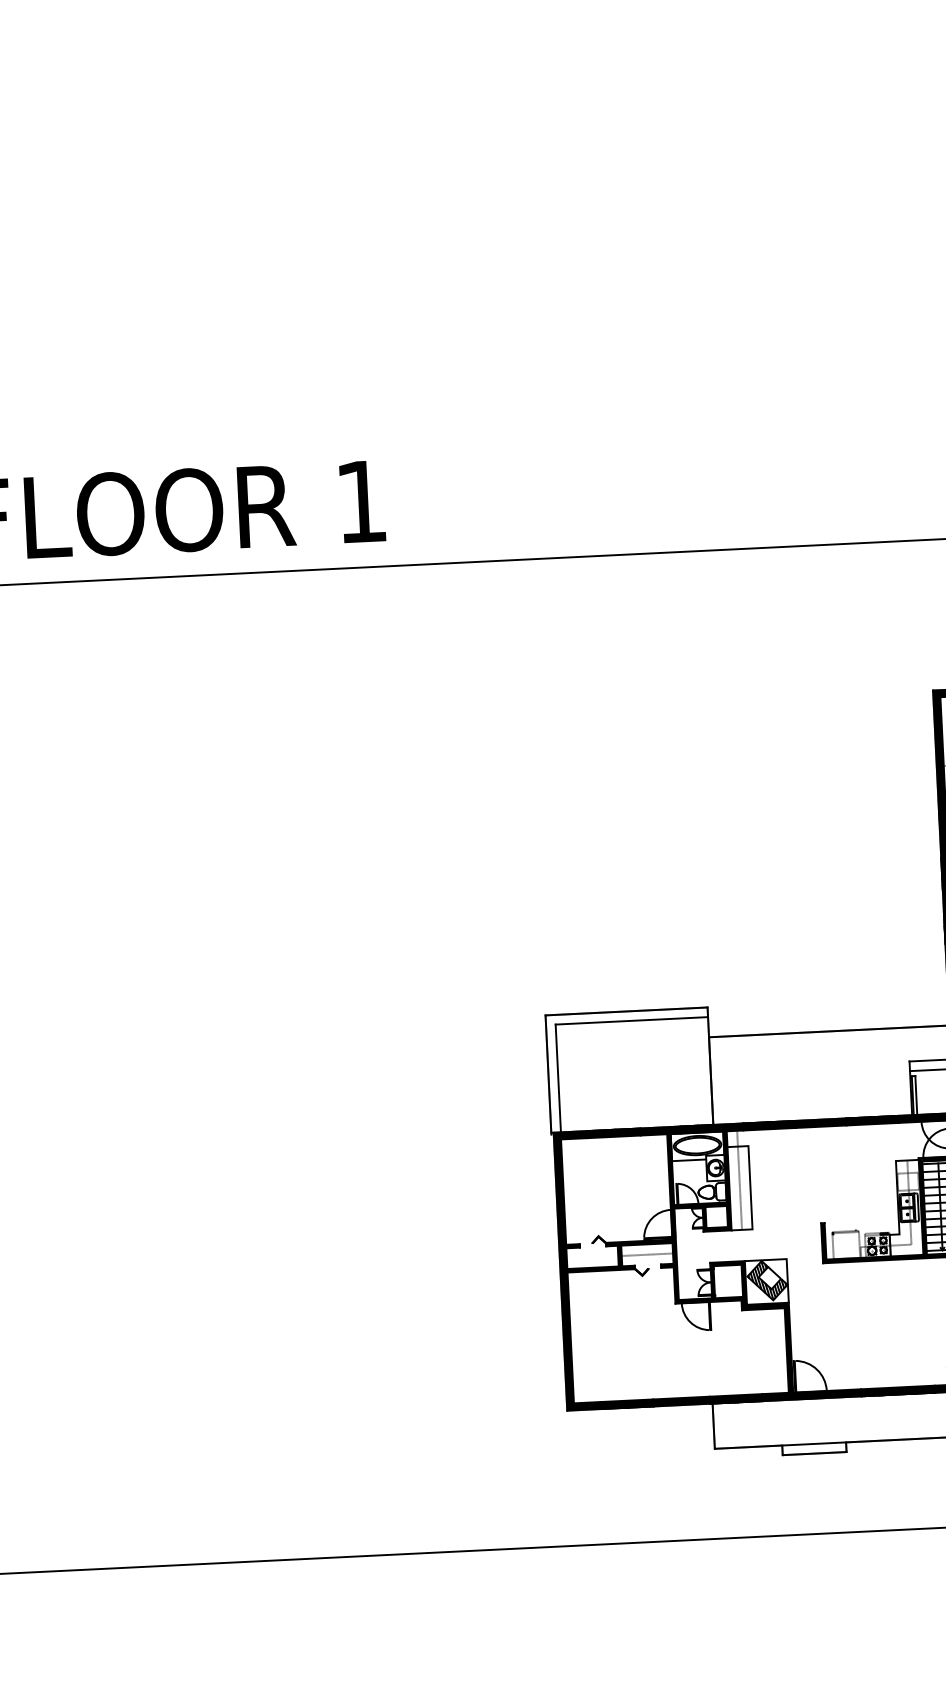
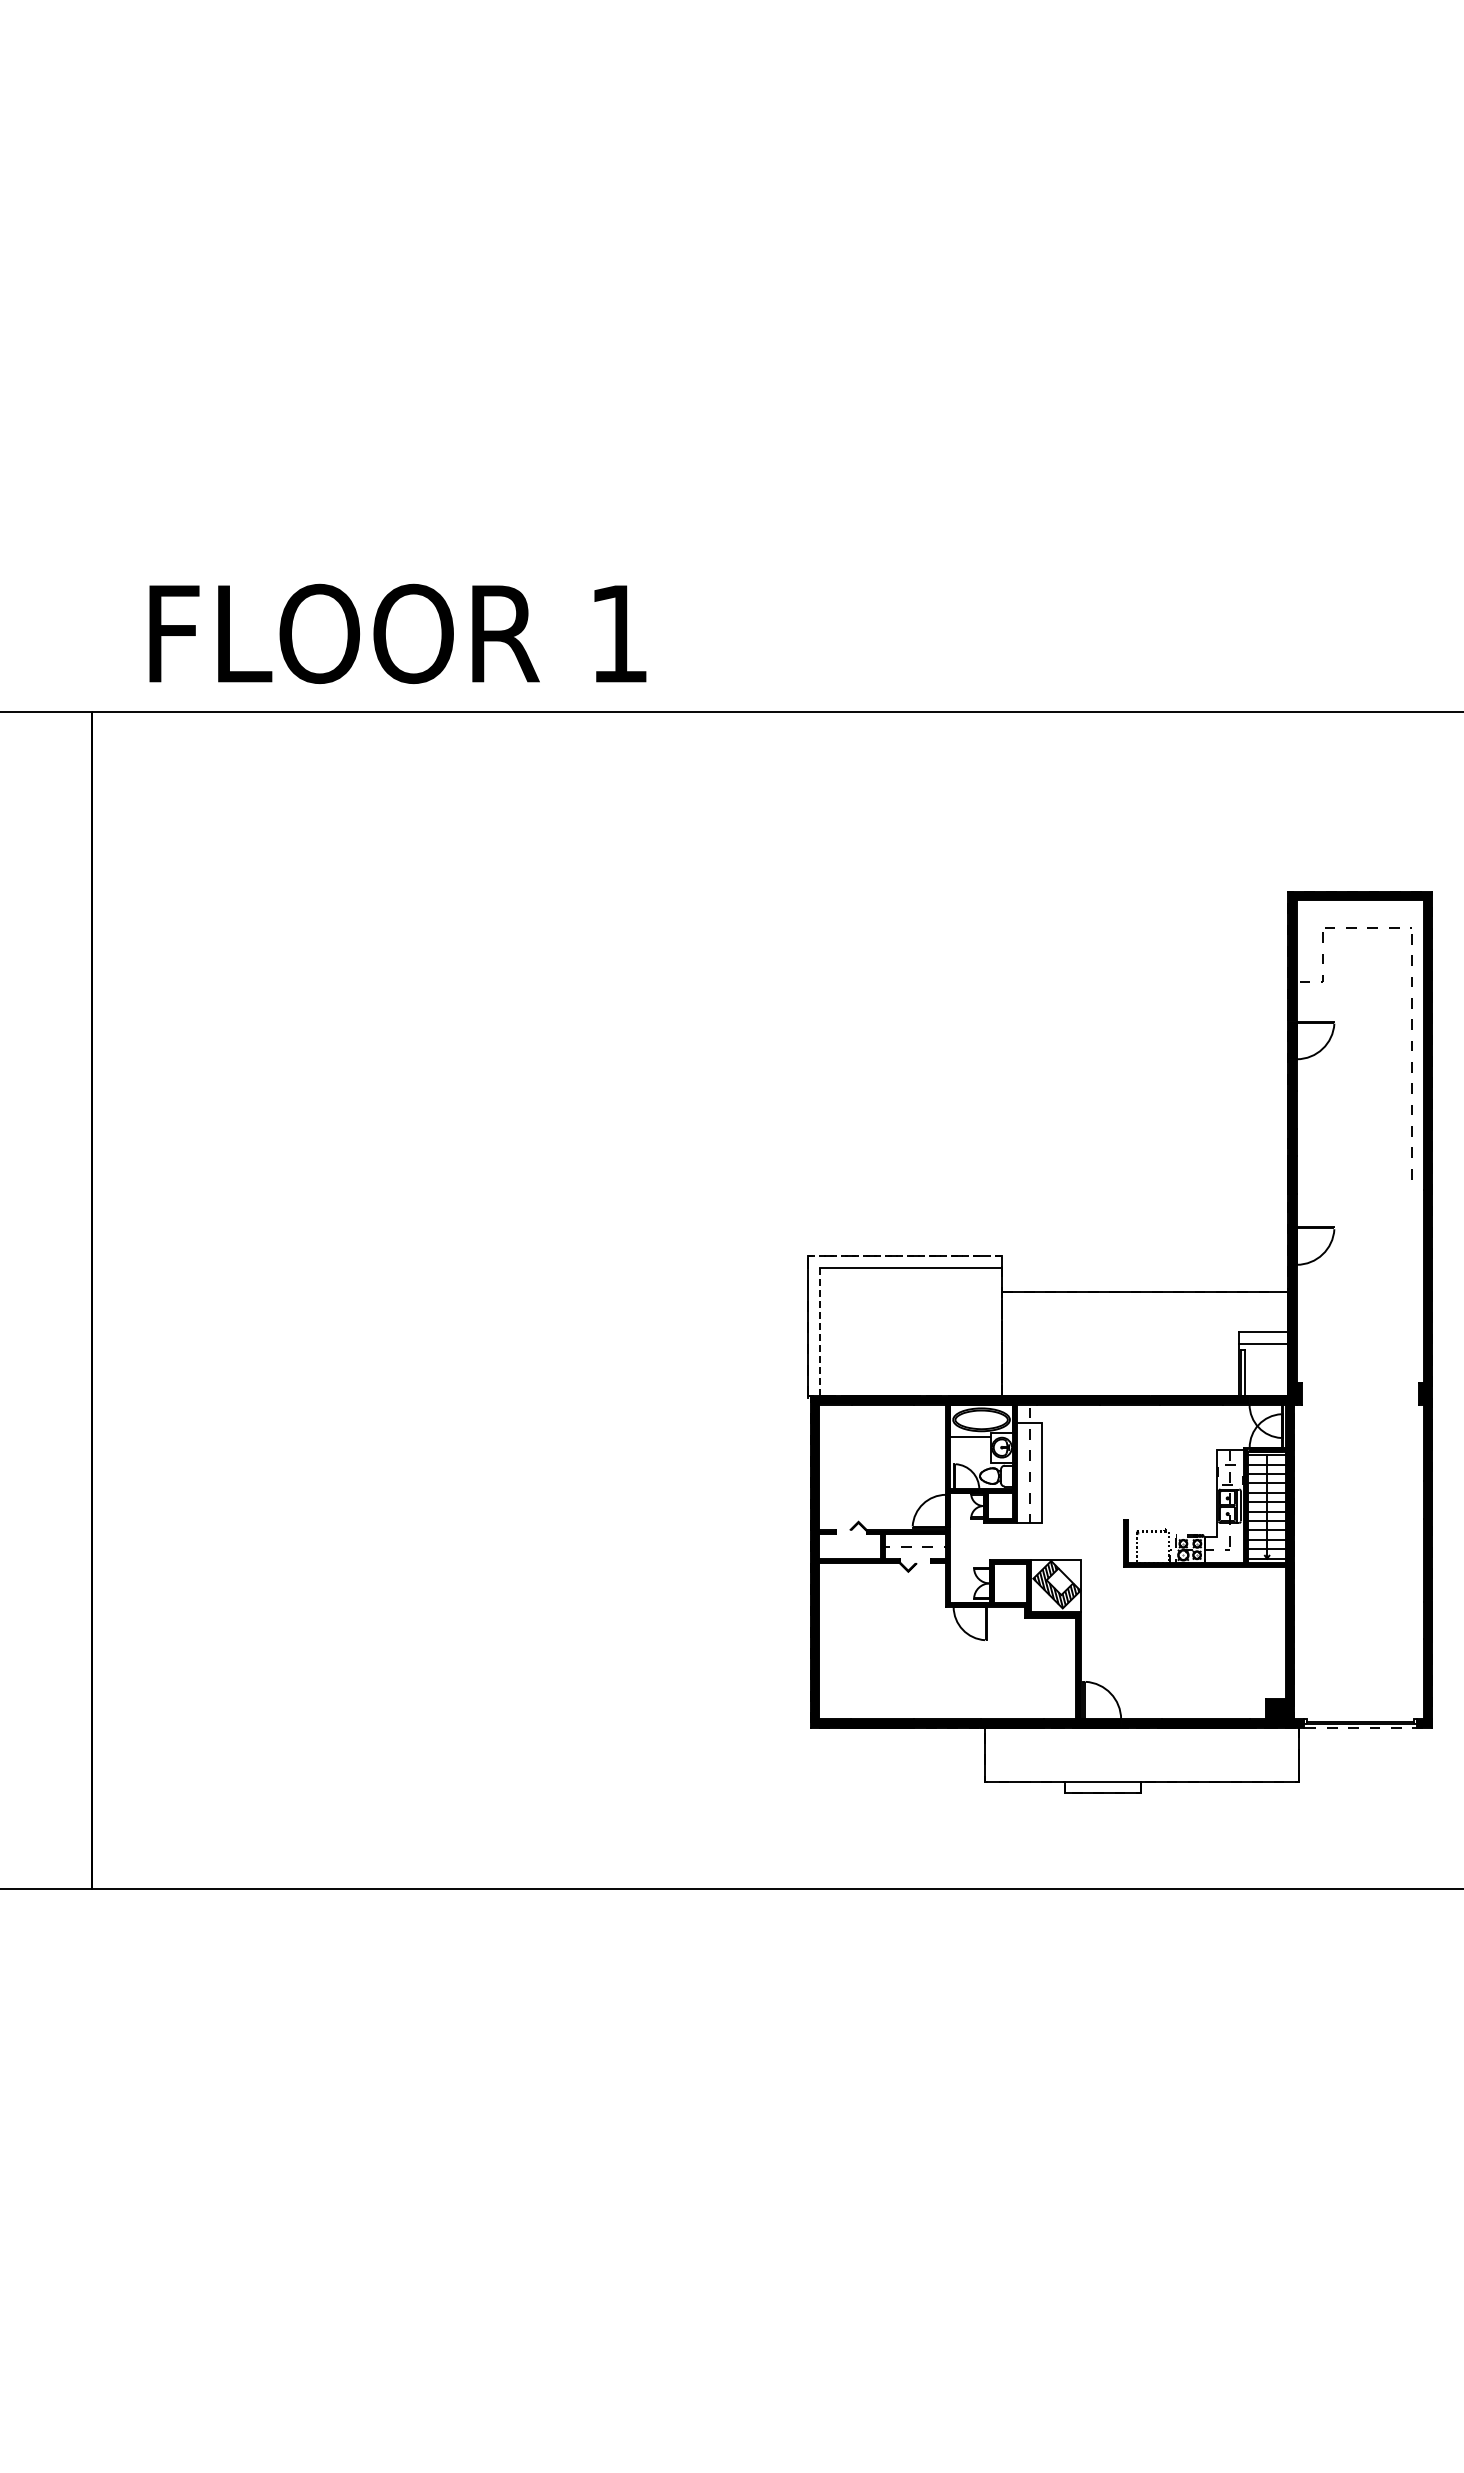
line: (626, 1011) -> (904, 1256), solid -> dashed
line: (558, 1079) -> (819, 1332), solid -> dashed

